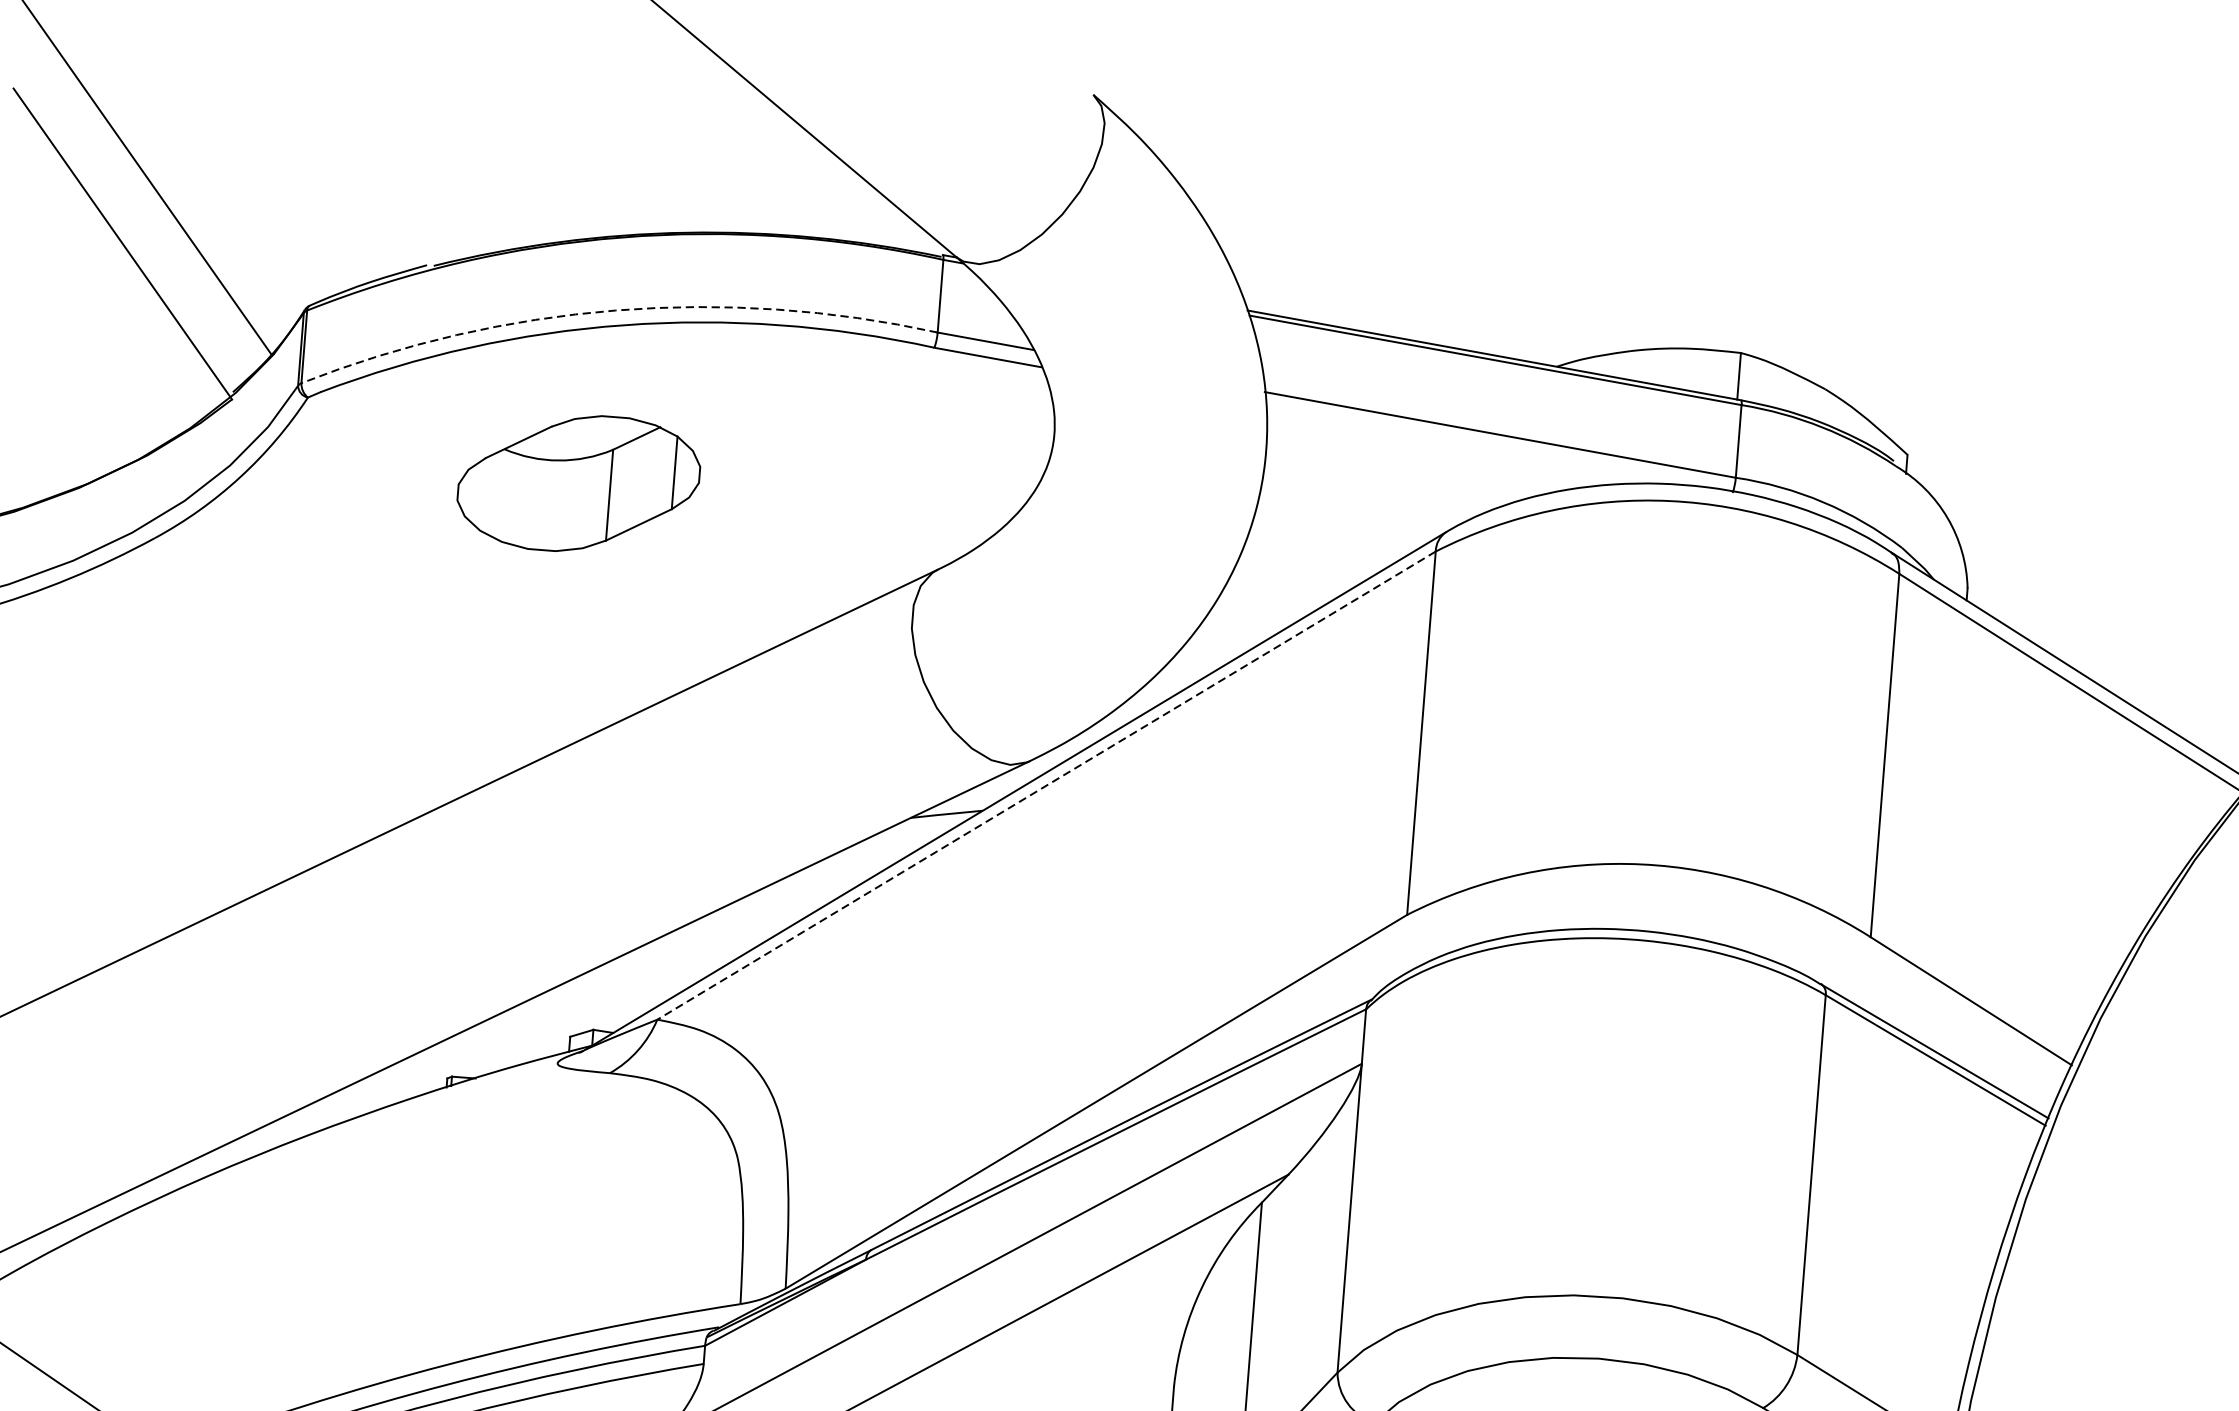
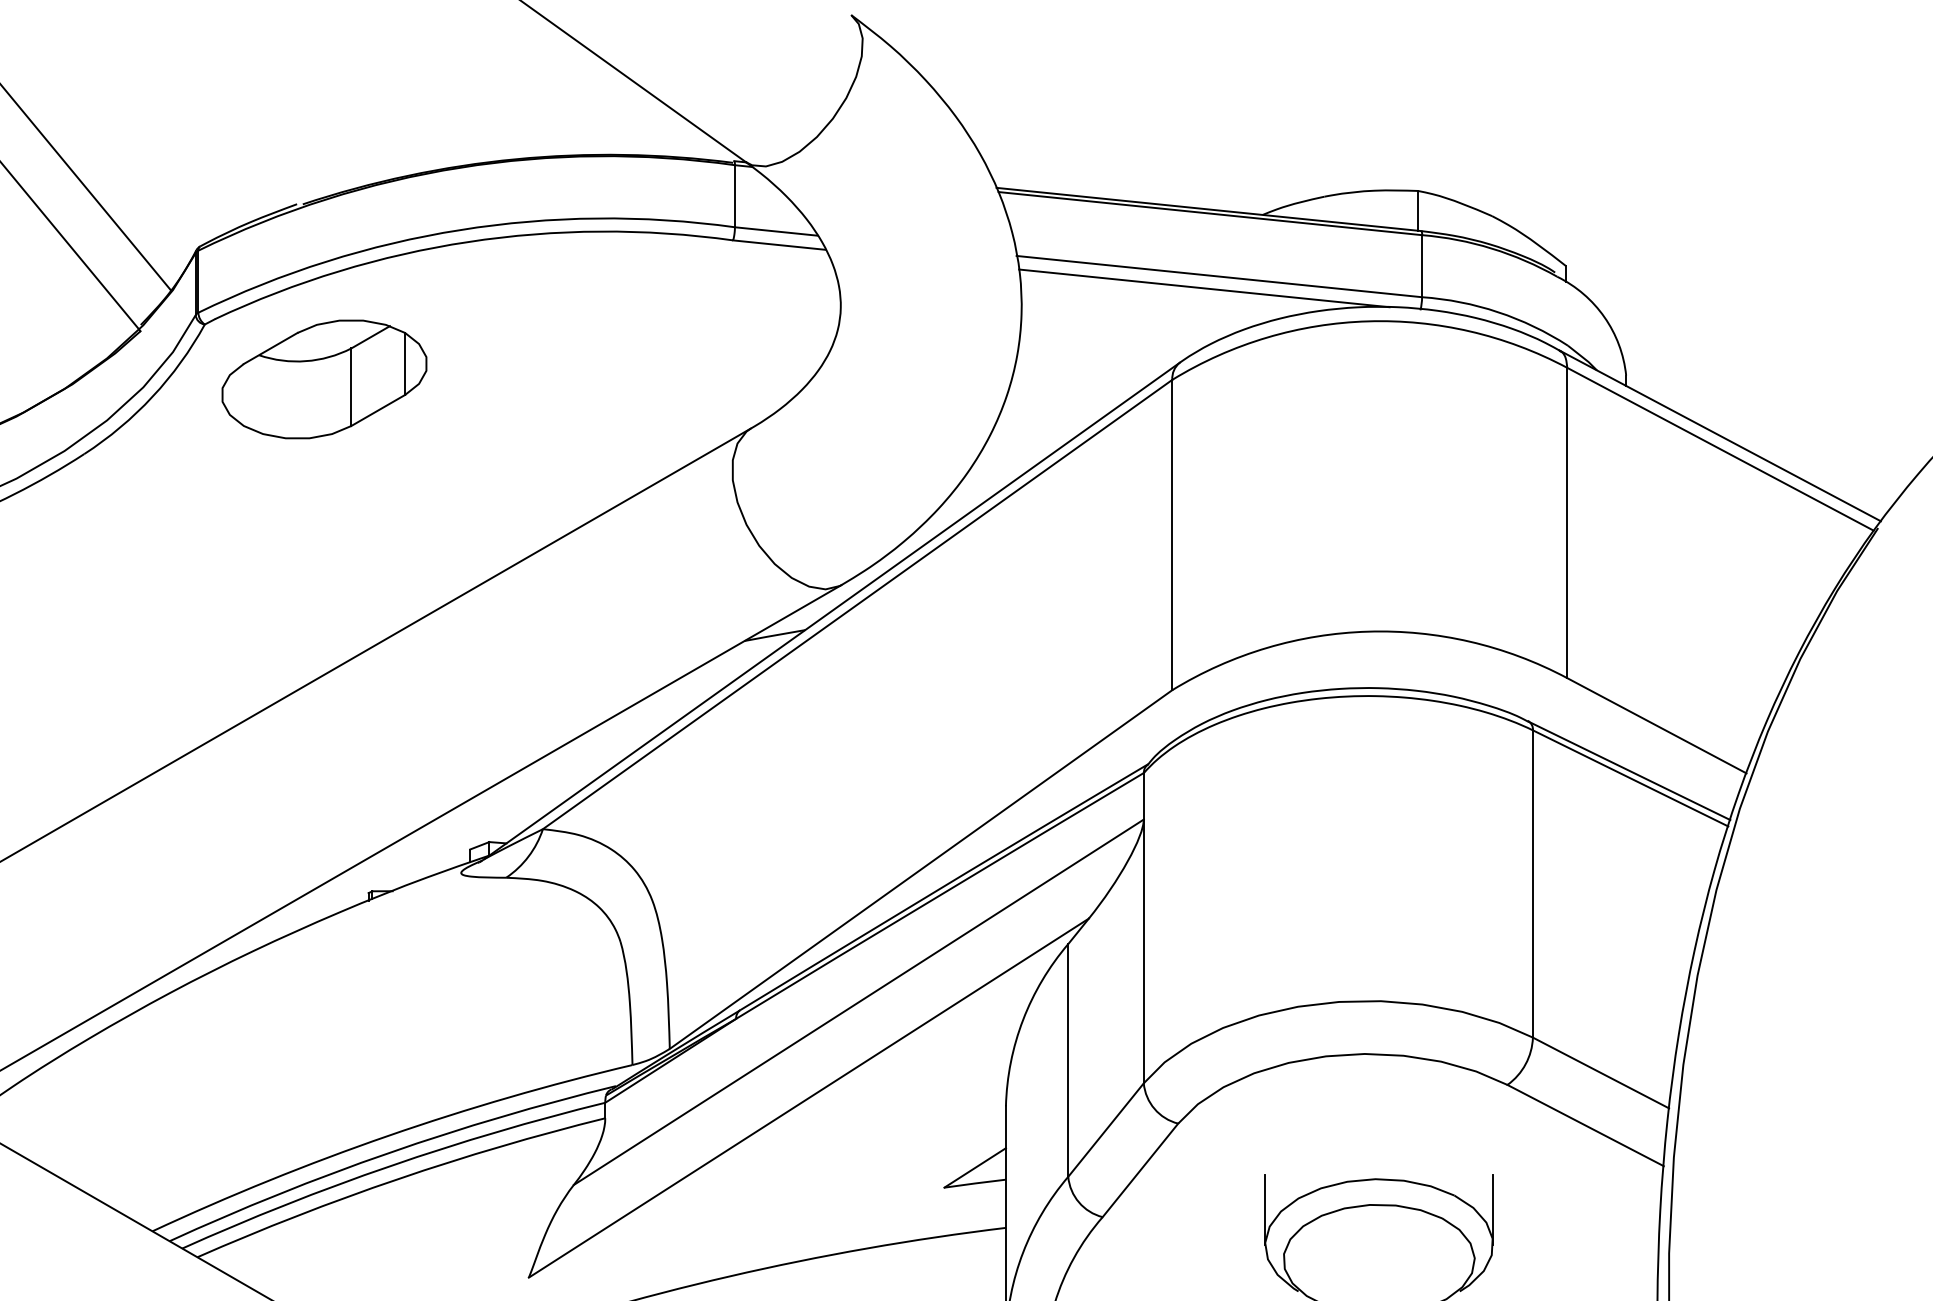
arc: (615, 311) -> (460, 230), dashed -> solid
line: (1481, 447) -> (1204, 288), added
part: (578, 483) -> (324, 379), moved
line: (1046, 785) -> (857, 604), dashed -> solid

